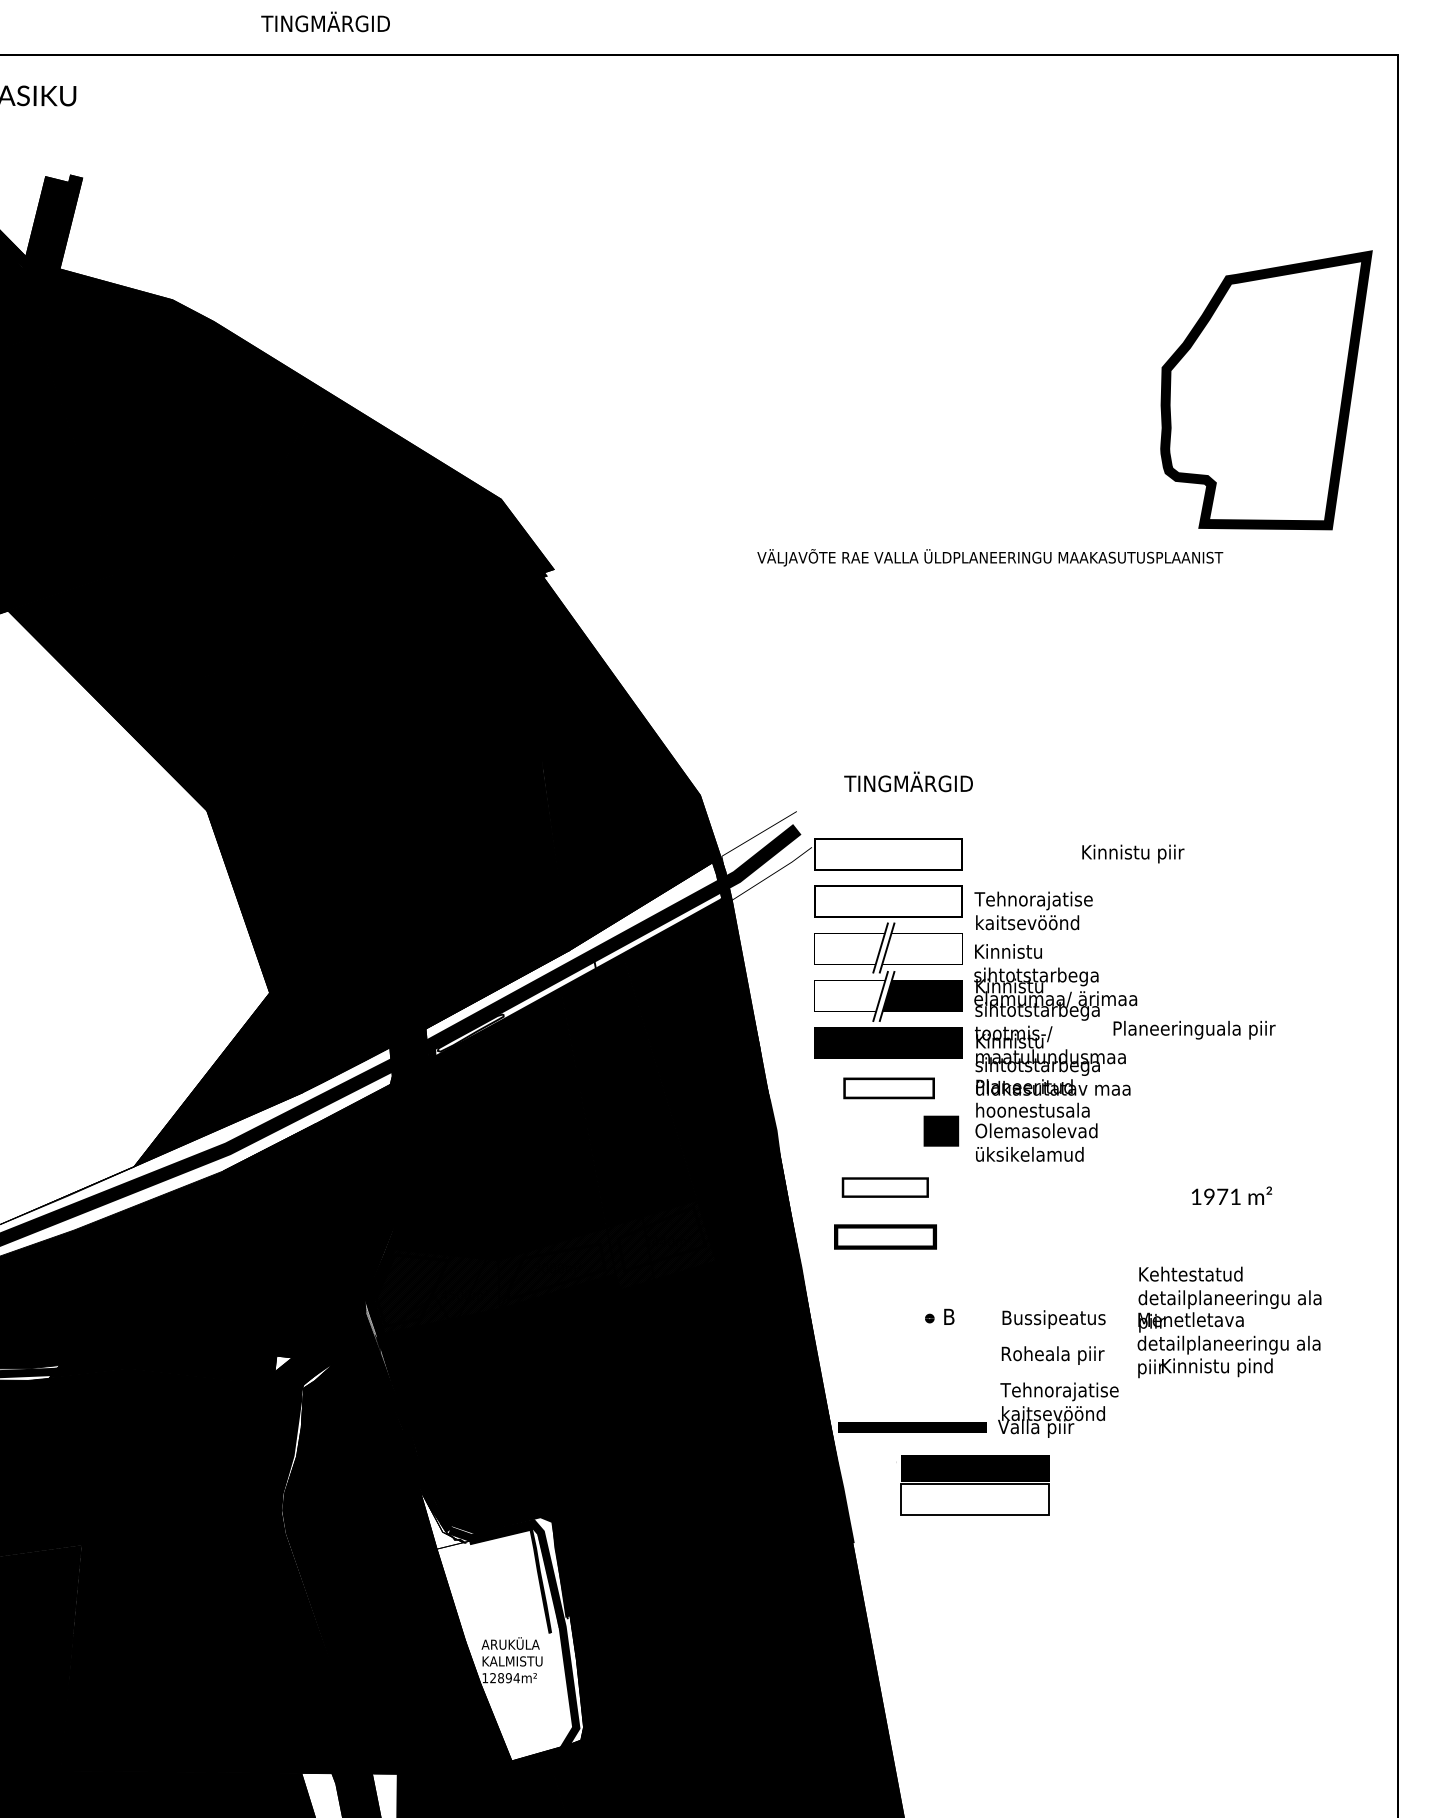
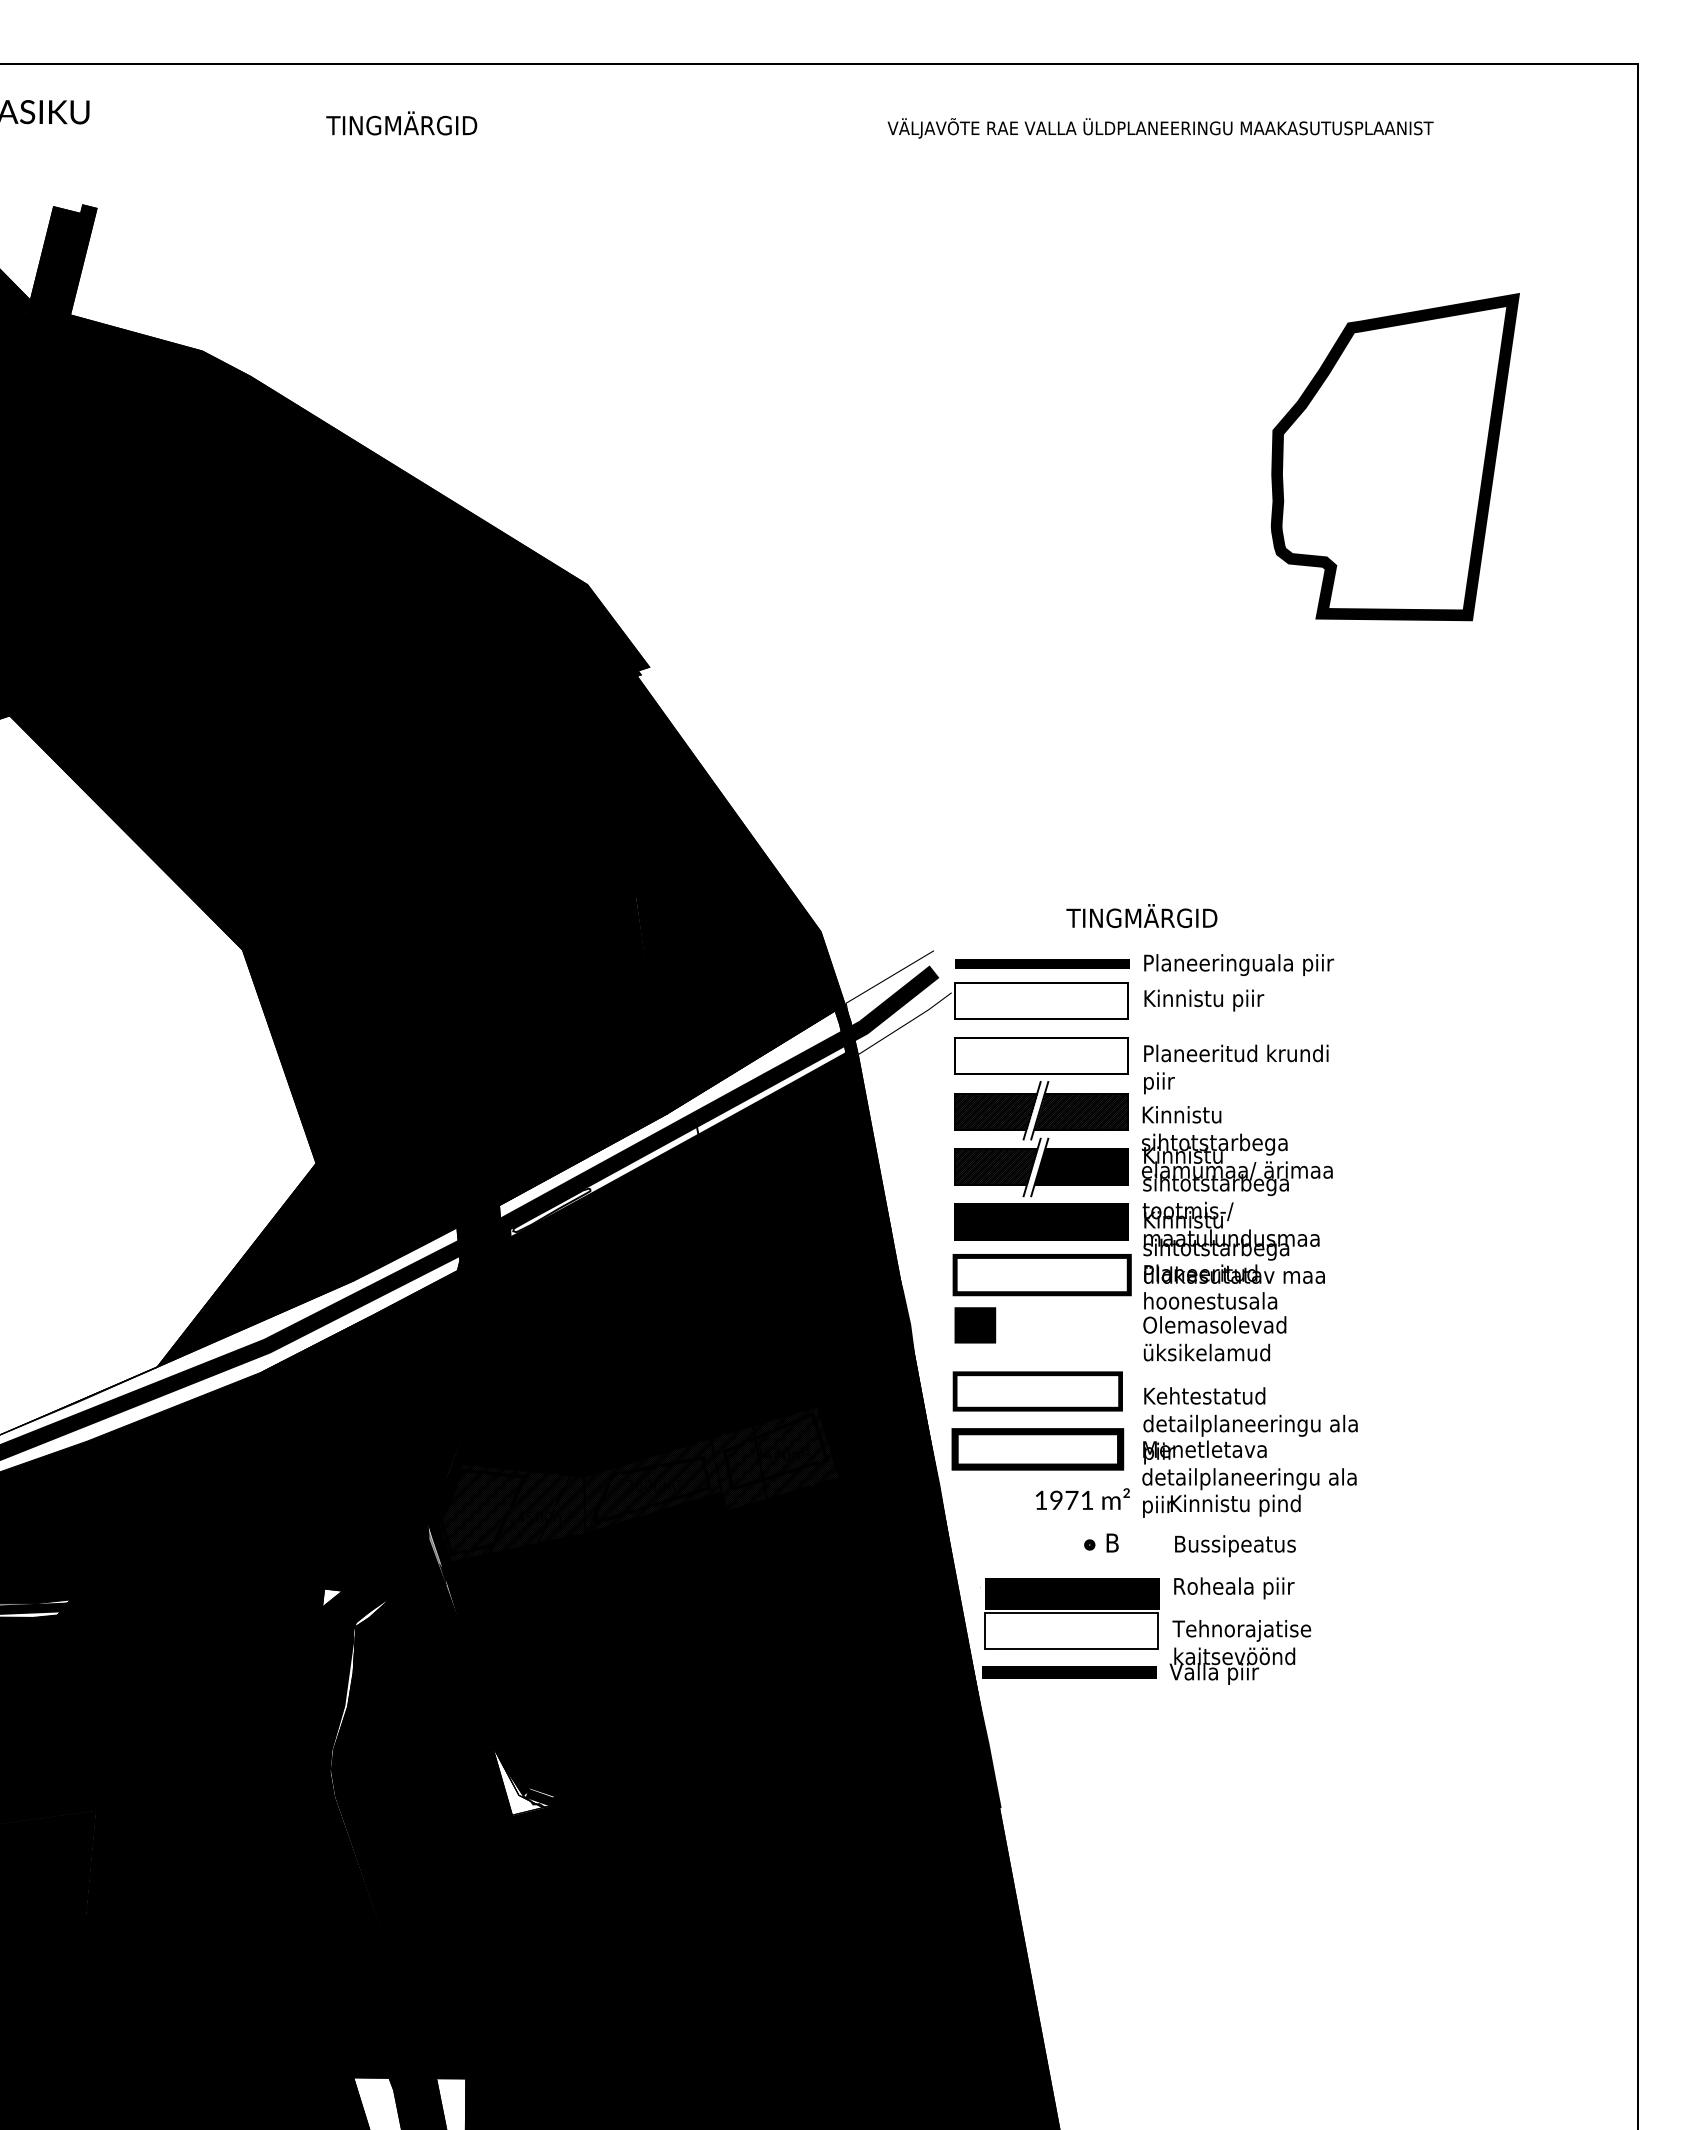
text: (325, 21) -> (401, 123), moved
part: (1265, 390) -> (1394, 457), moved
text: (990, 557) -> (1160, 128), moved
text: (908, 782) -> (1141, 916), moved
line: (889, 822) -> (1042, 963), added
text: (1133, 853) -> (1204, 1000), moved
text: (1054, 912) -> (1235, 1069), Tehnorajatise kaitsevöönd -> Planeeritud krundi piir
hatch: (850, 949) -> (996, 1112), added
hatch: (922, 949) -> (1081, 1112), added
hatch: (850, 996) -> (996, 1167), added
text: (1194, 1029) -> (1239, 964), moved
part: (888, 1088) -> (1041, 1275), size x1.67
part: (941, 1131) -> (975, 1325), moved
part: (885, 1187) -> (1037, 1391), size x1.67
text: (1231, 1195) -> (1082, 1498), moved
part: (885, 1237) -> (1037, 1449), size x1.43
text: (1229, 1322) -> (1249, 1452), moved
part: (973, 1484) -> (1069, 1613), moved
fill: (510, 1637) -> (598, 1918), added

